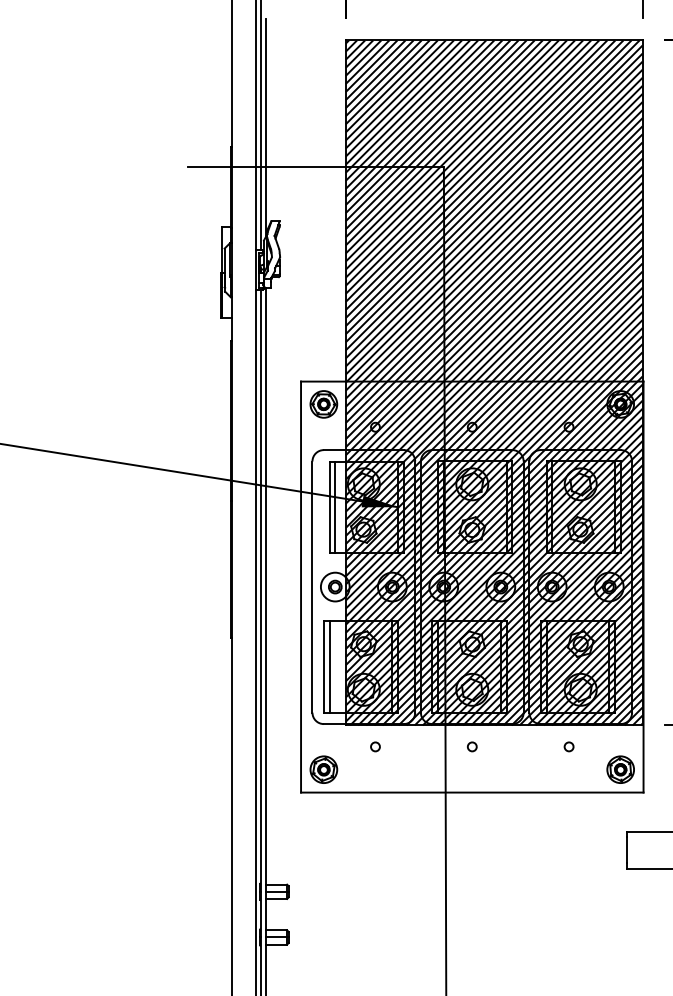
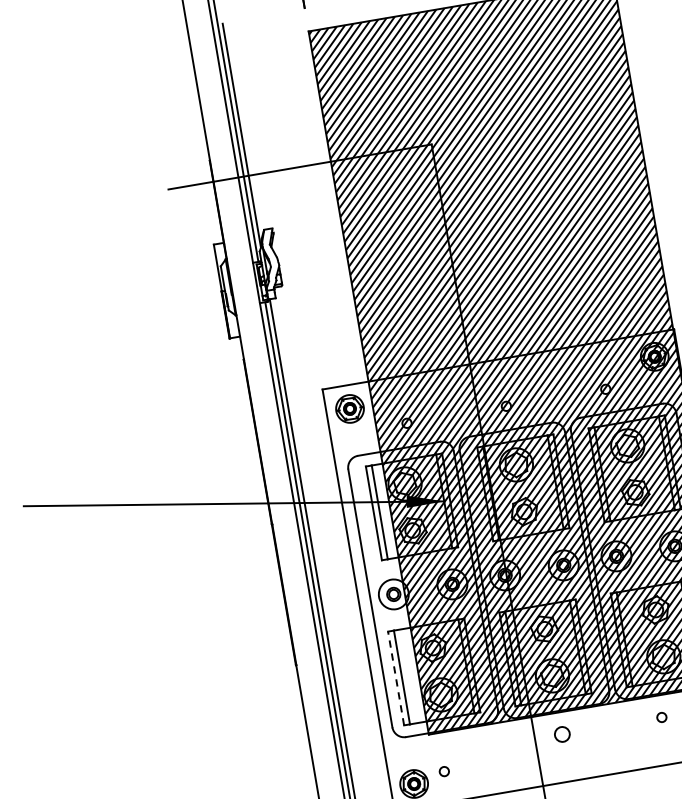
line: (323, 667) -> (395, 679), solid -> dashed
circle: (375, 746) -> (444, 771), moved
circle: (472, 746) -> (562, 734), size x1.6

